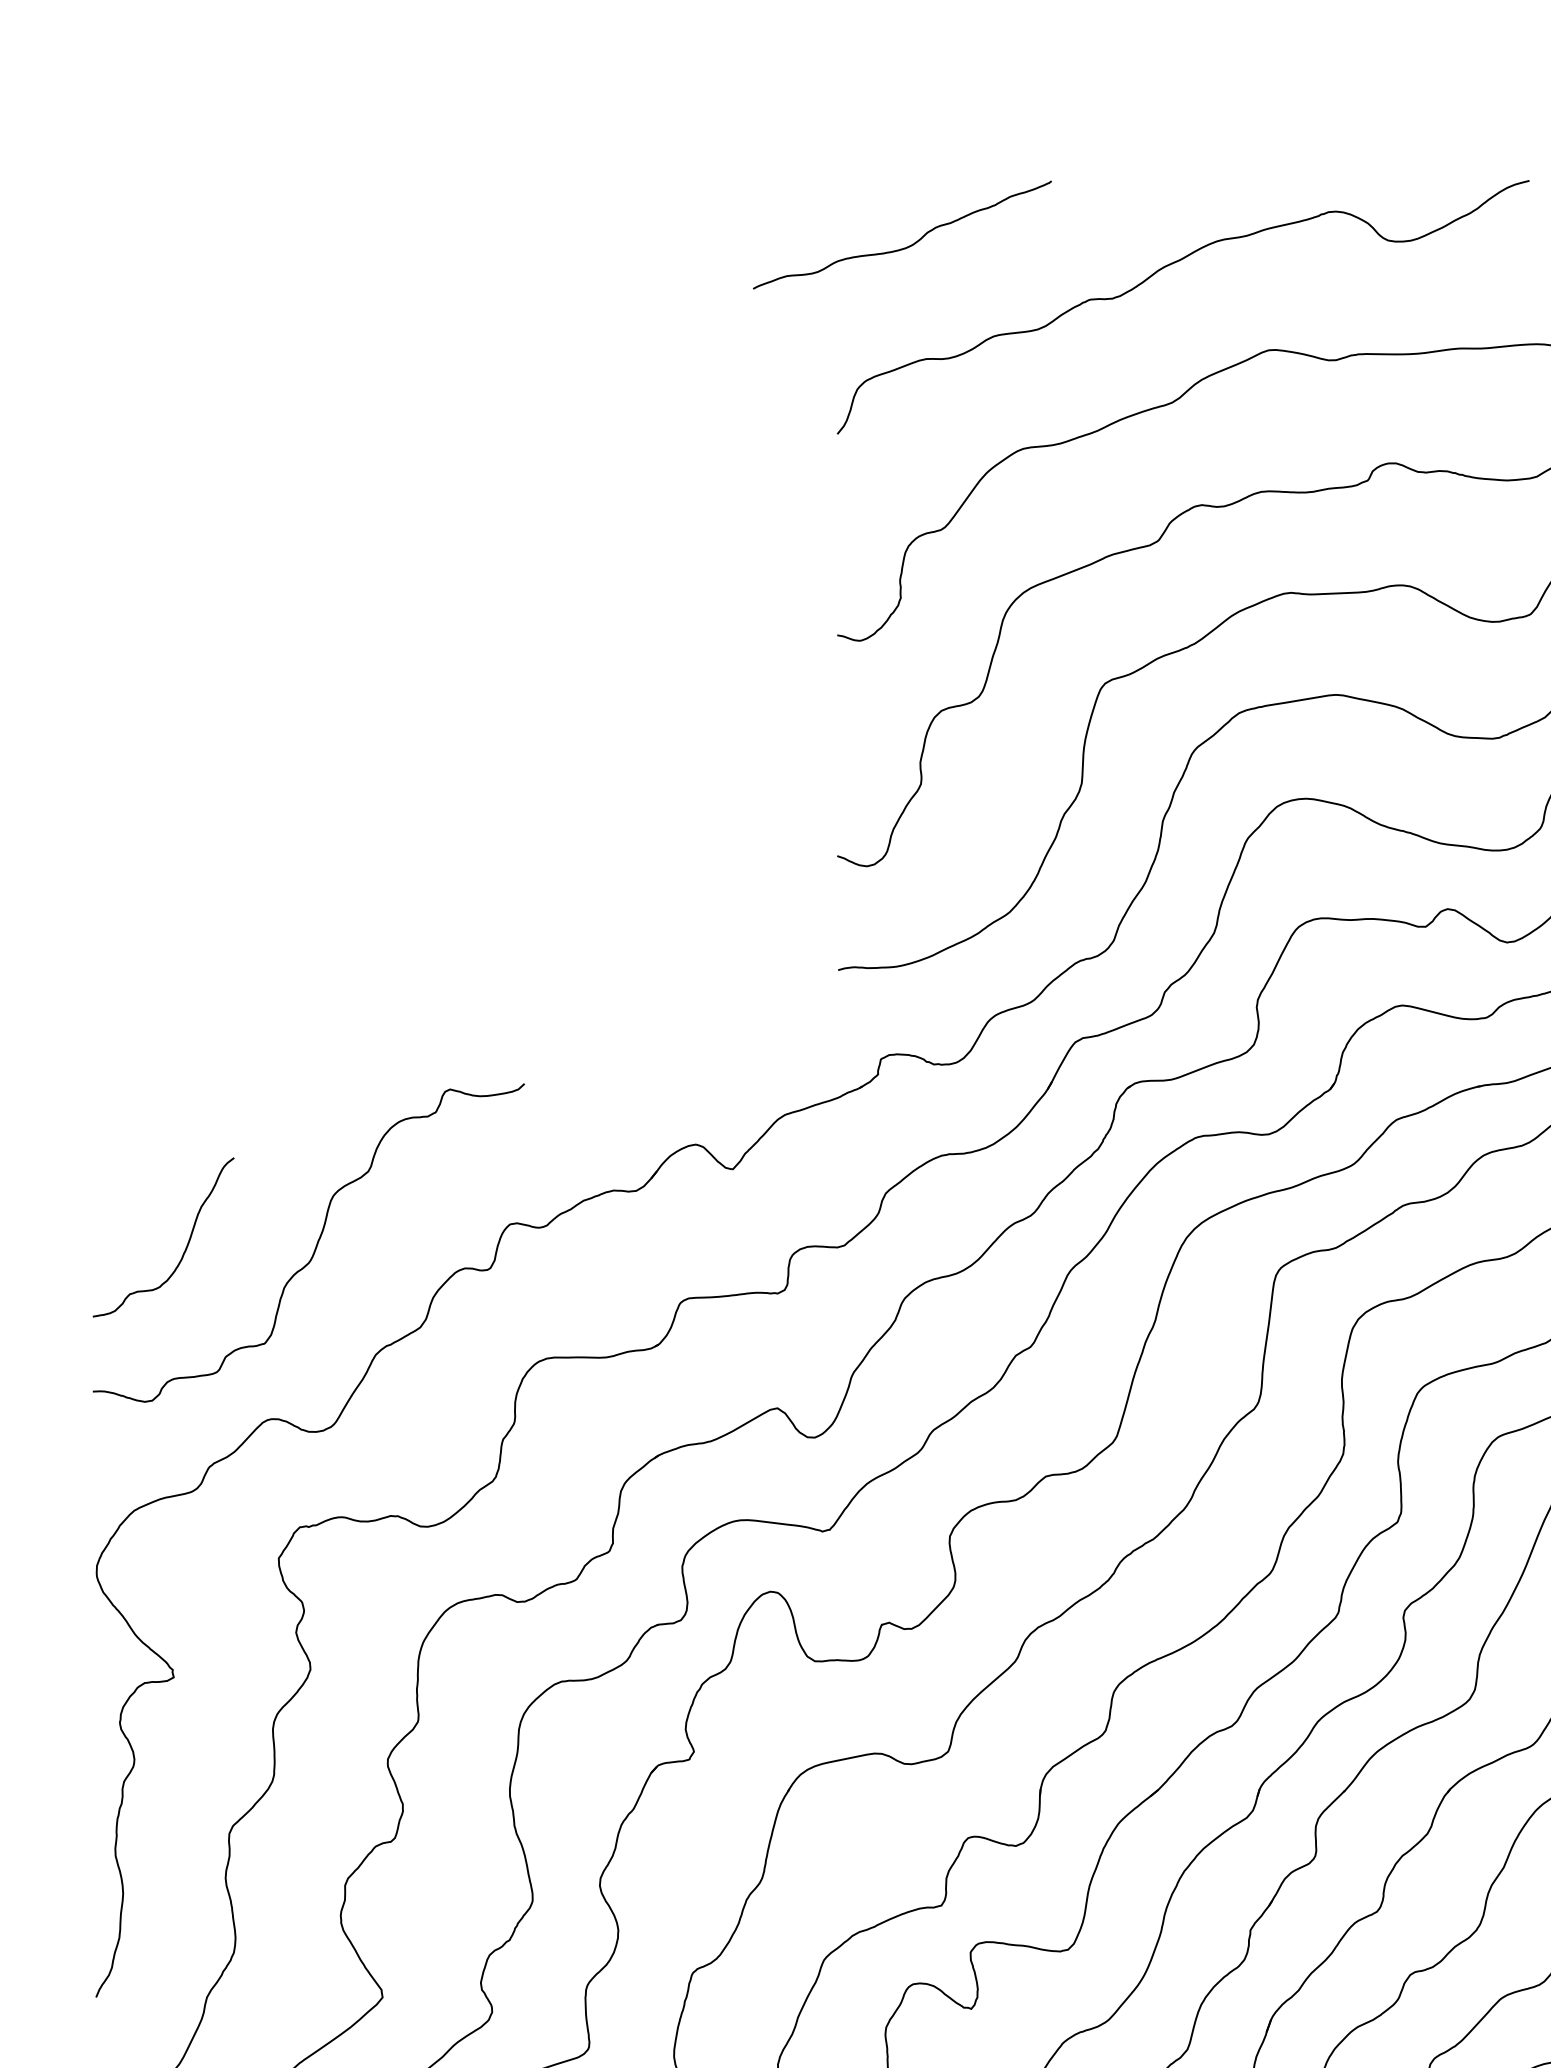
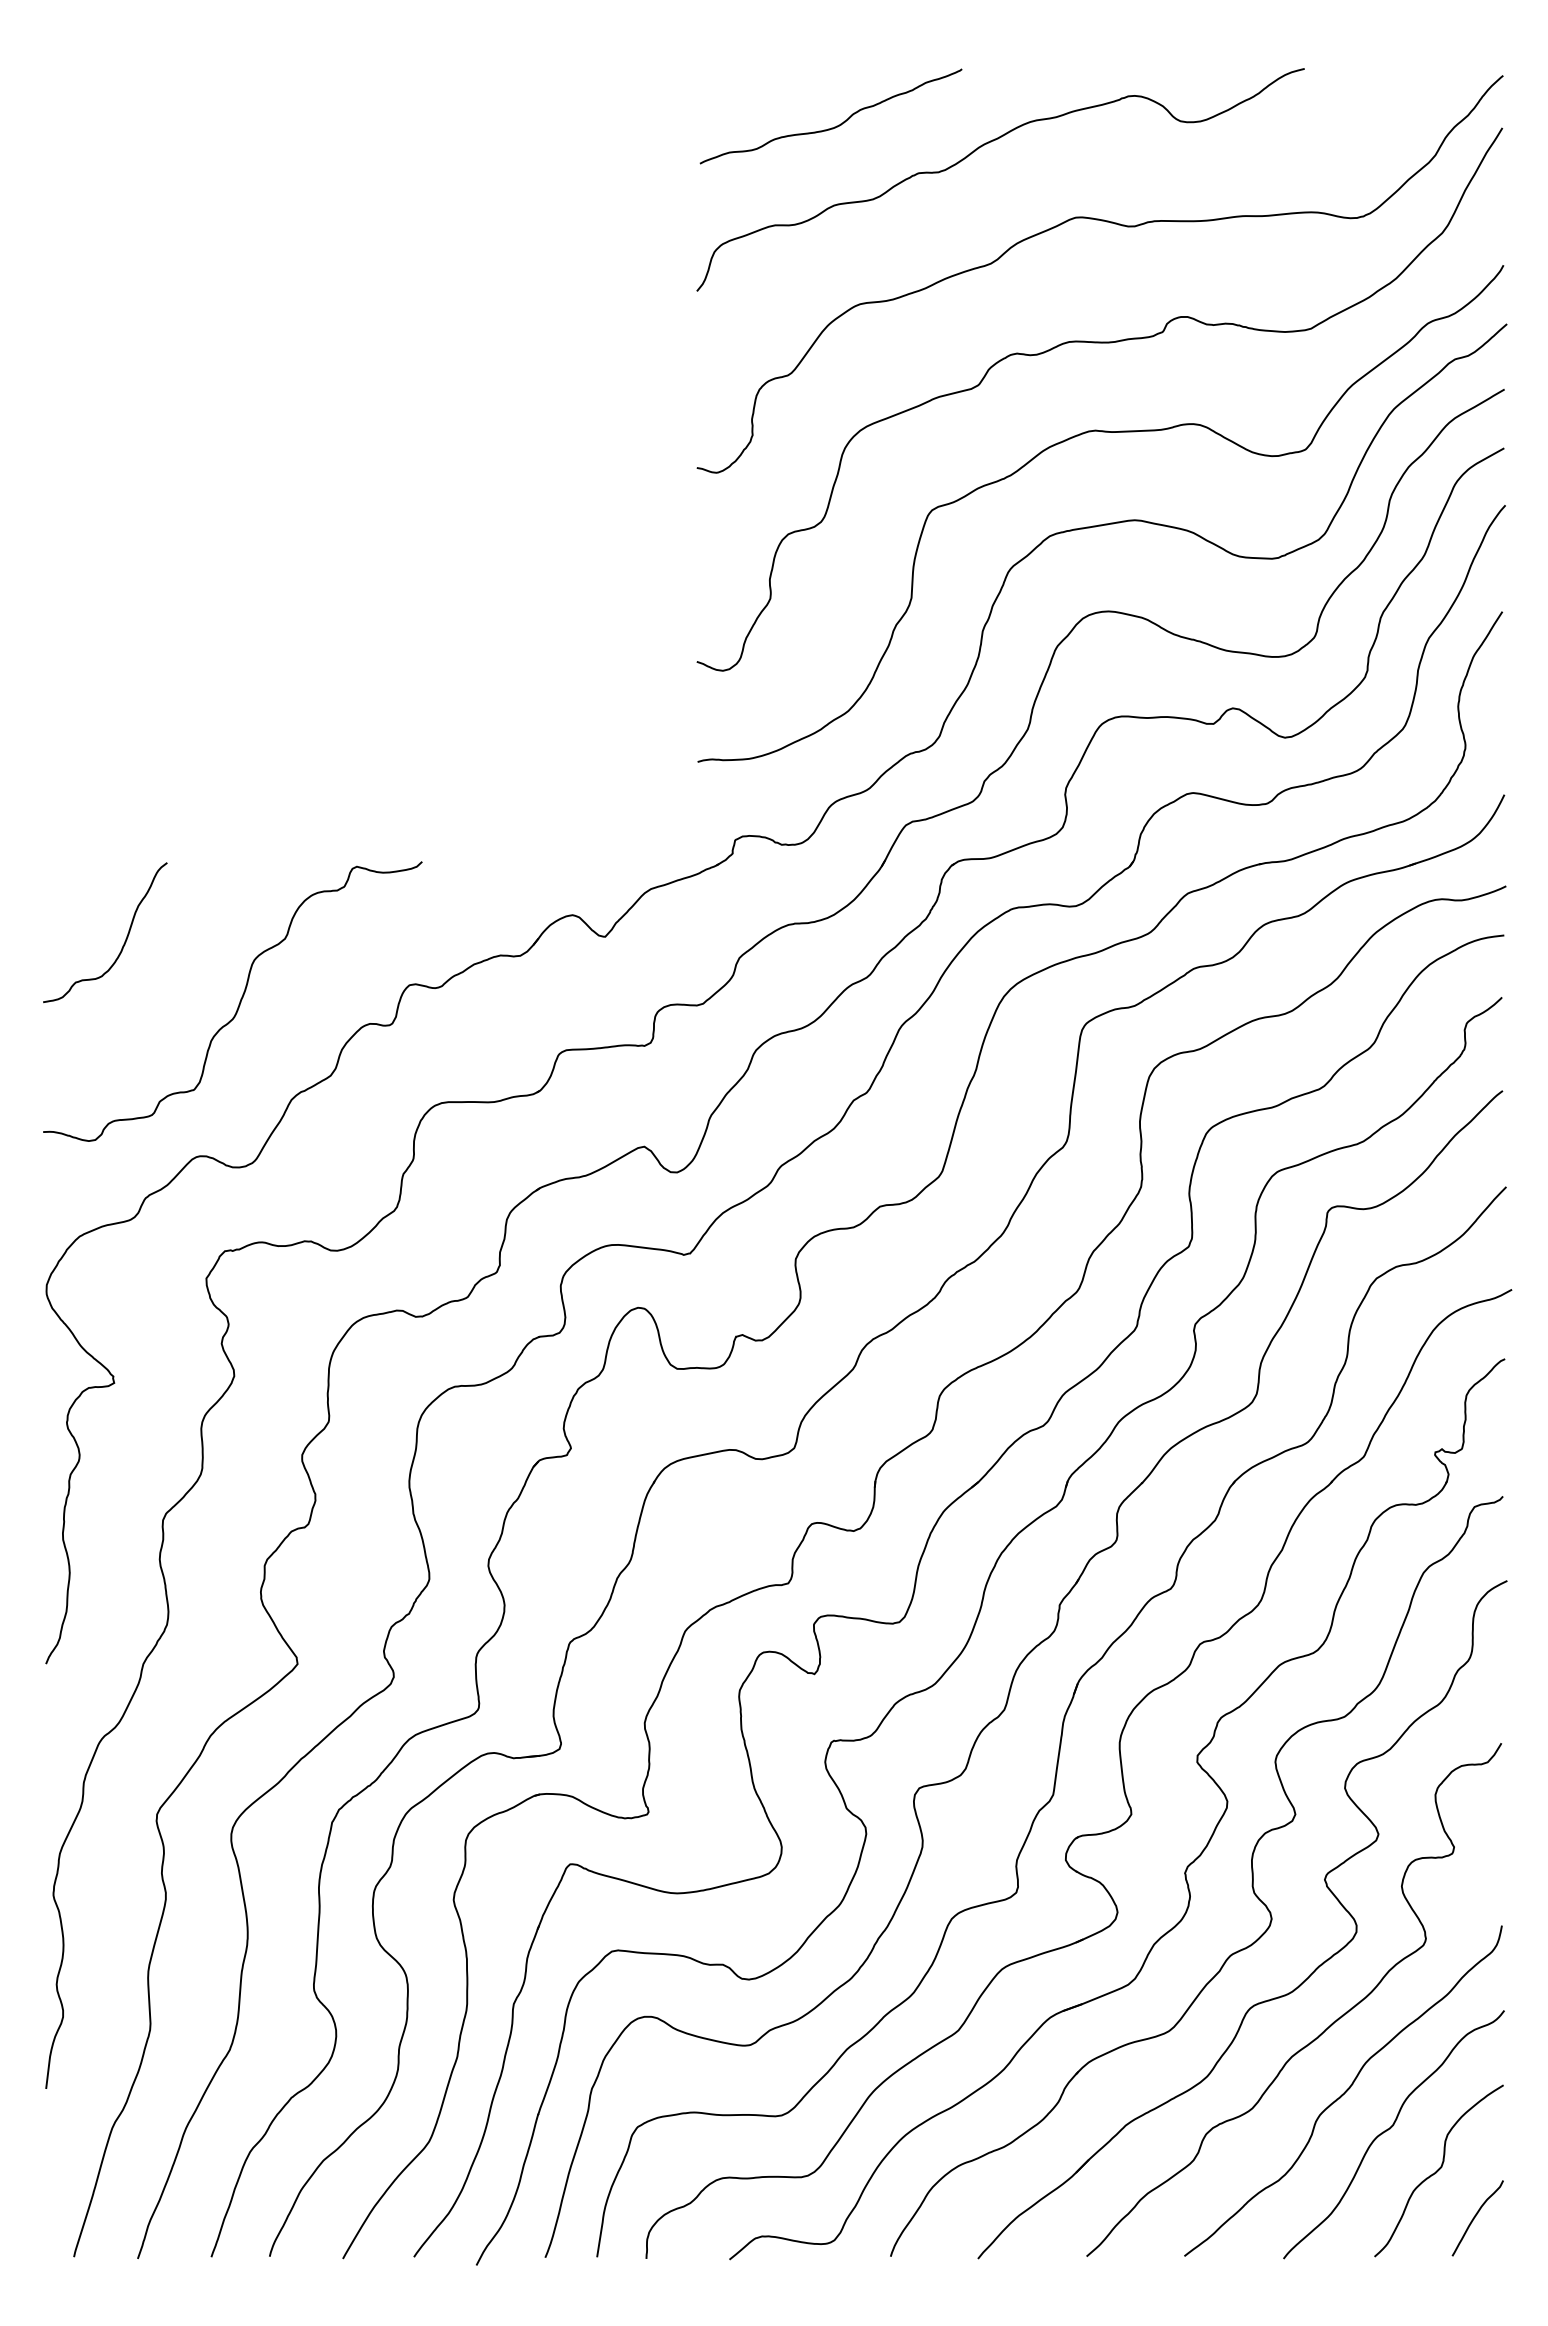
curve: (906, 246) -> (834, 126), moved
curve: (186, 1244) -> (125, 938), moved

